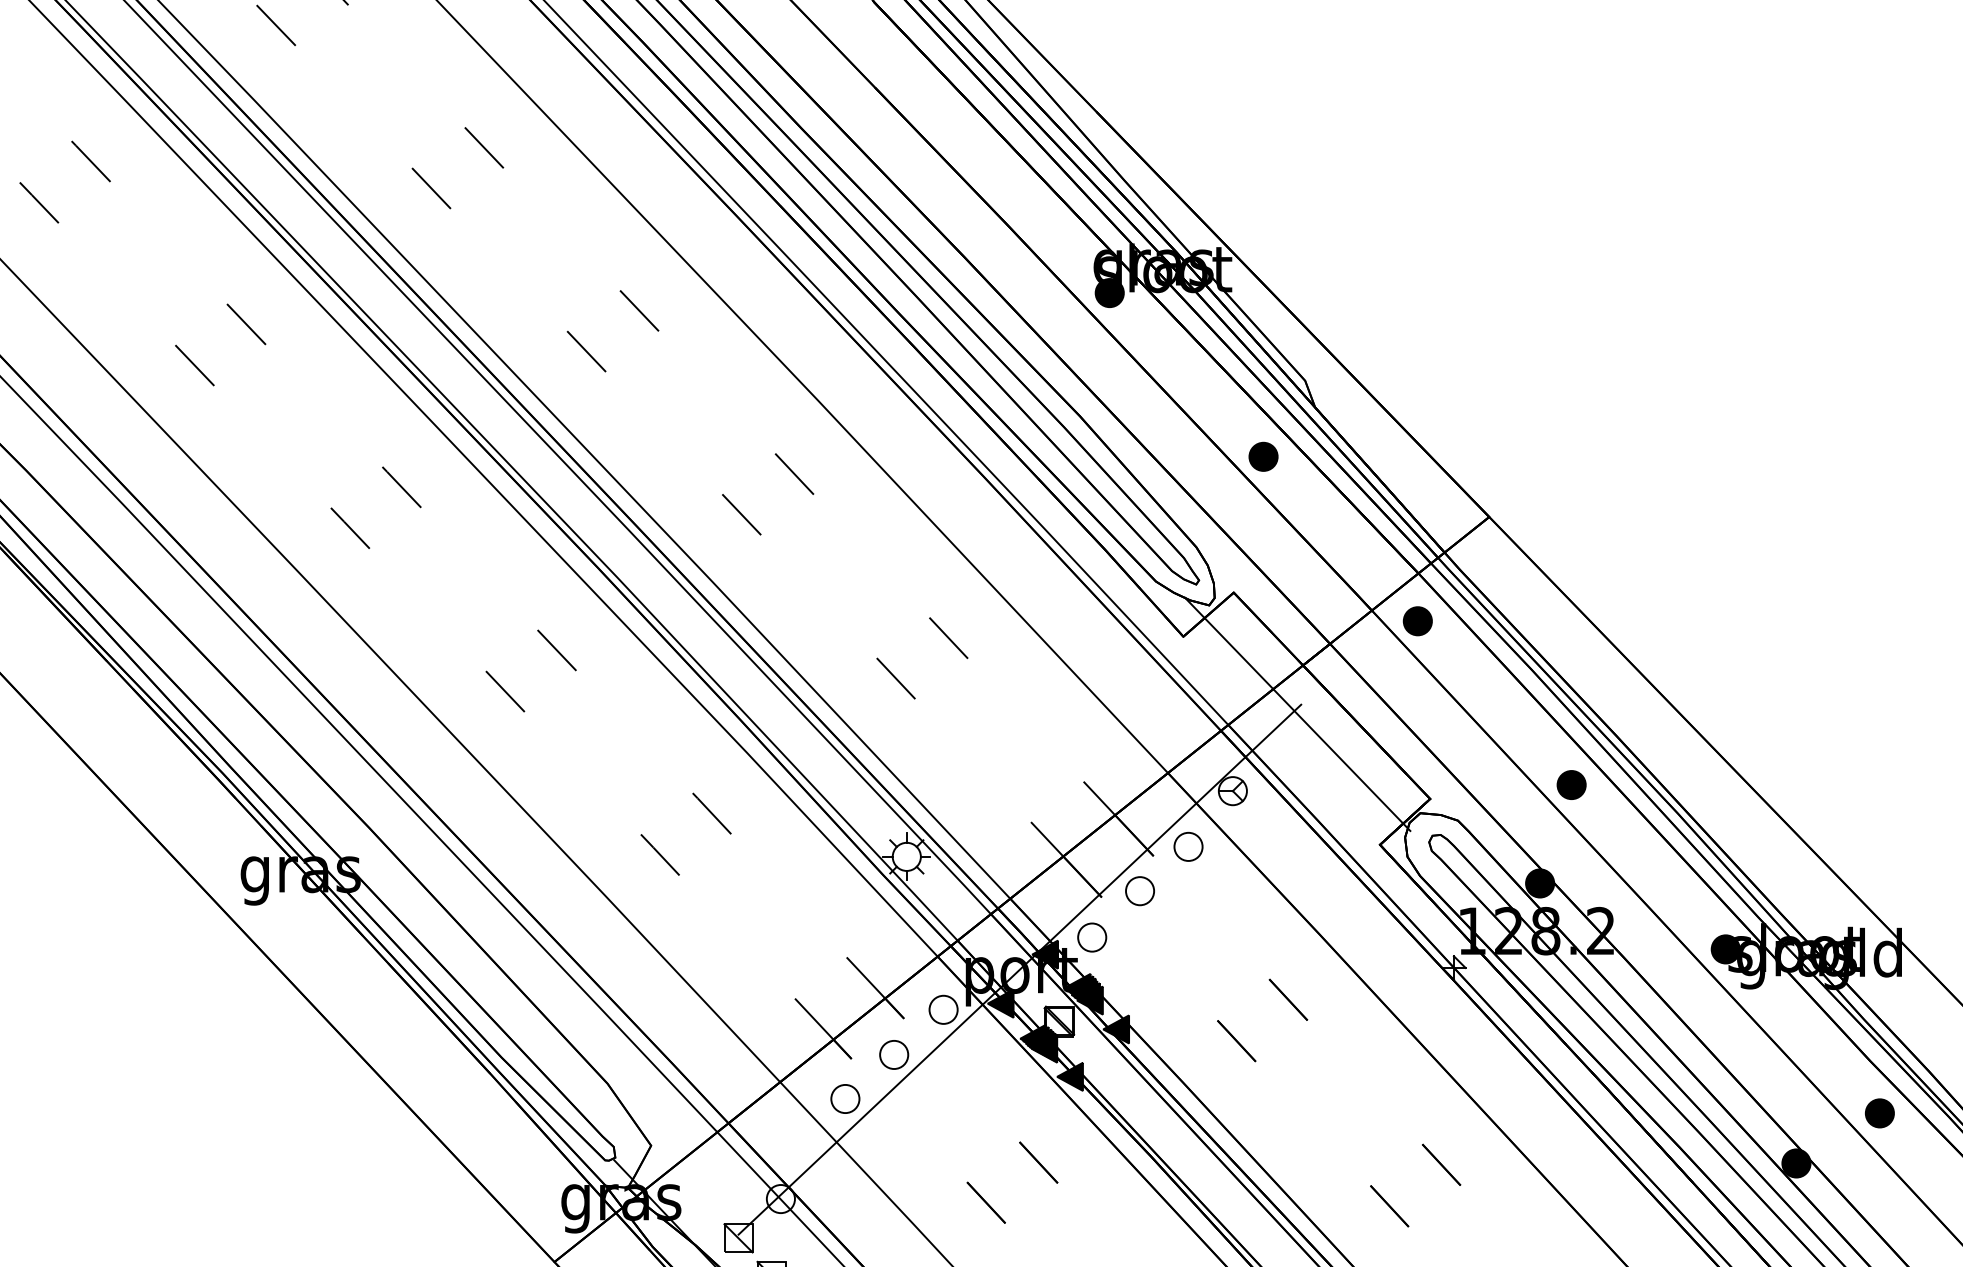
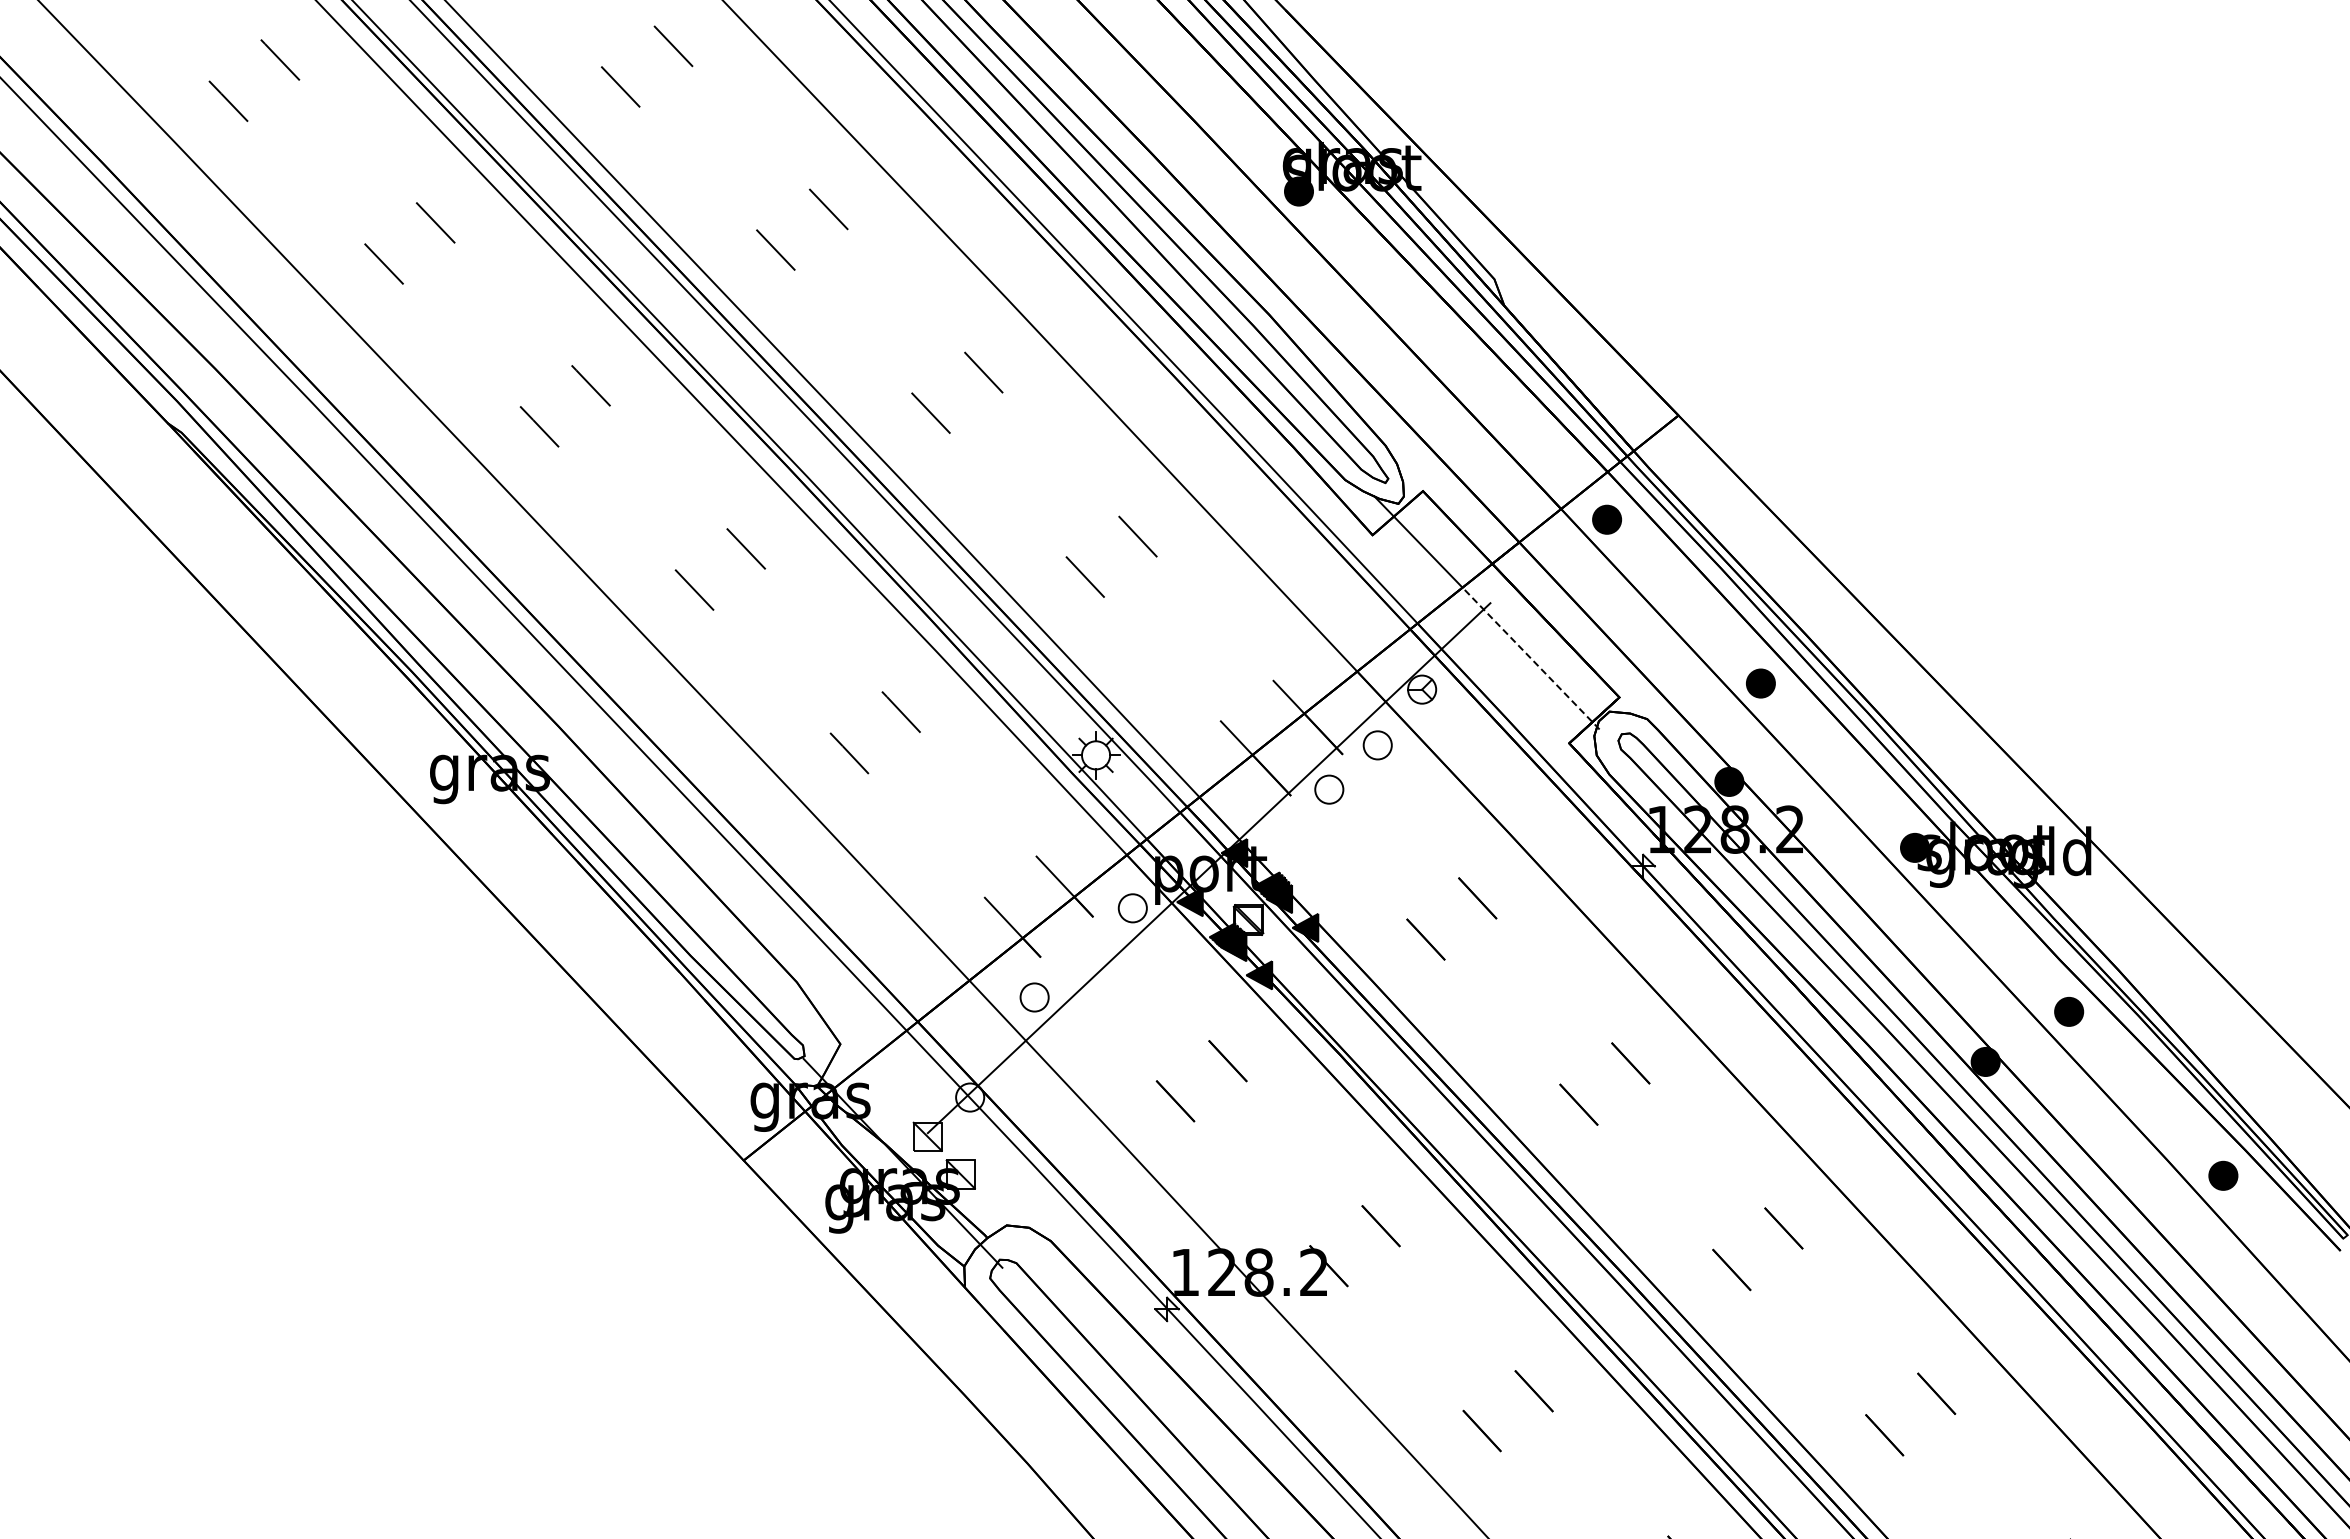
part: (1263, 457) -> (1452, 355), removed
line: (1342, 760) -> (1531, 658), solid -> dashed
part: (1092, 937) -> (1281, 835), removed
part: (894, 1055) -> (1083, 953), removed

